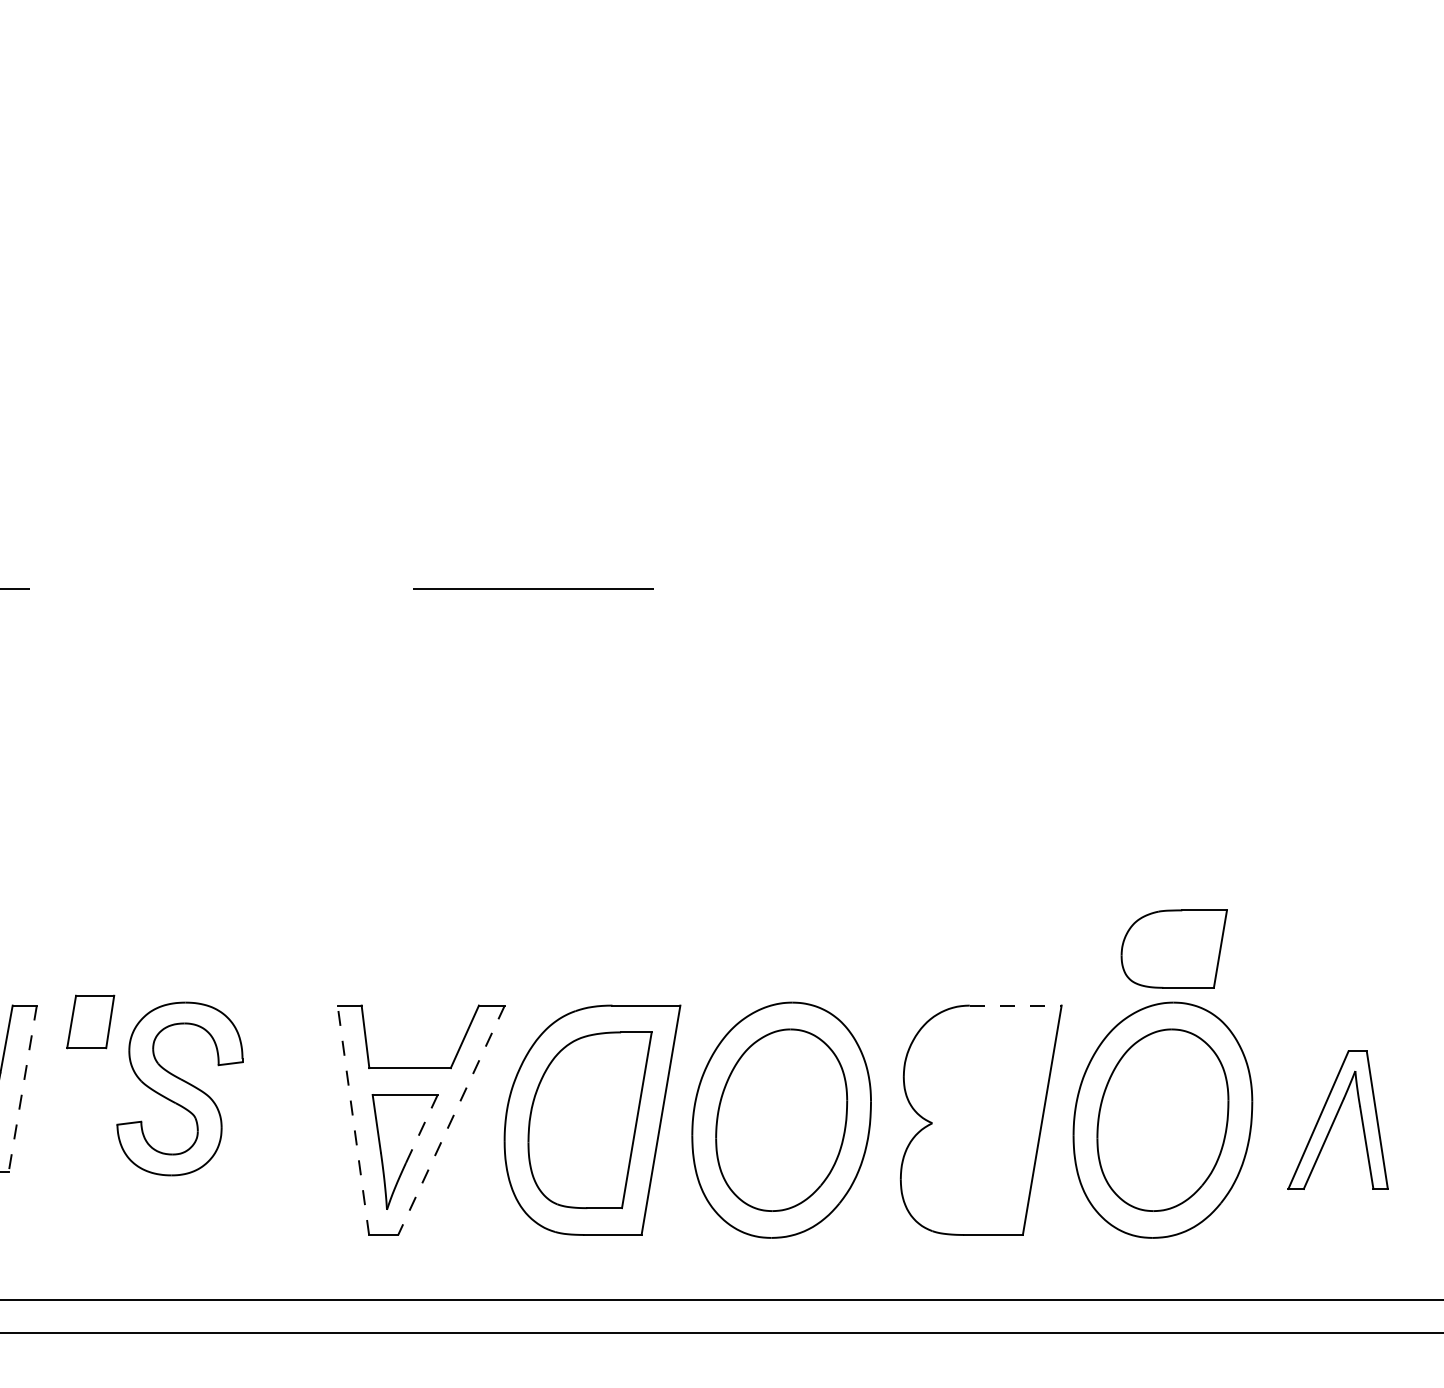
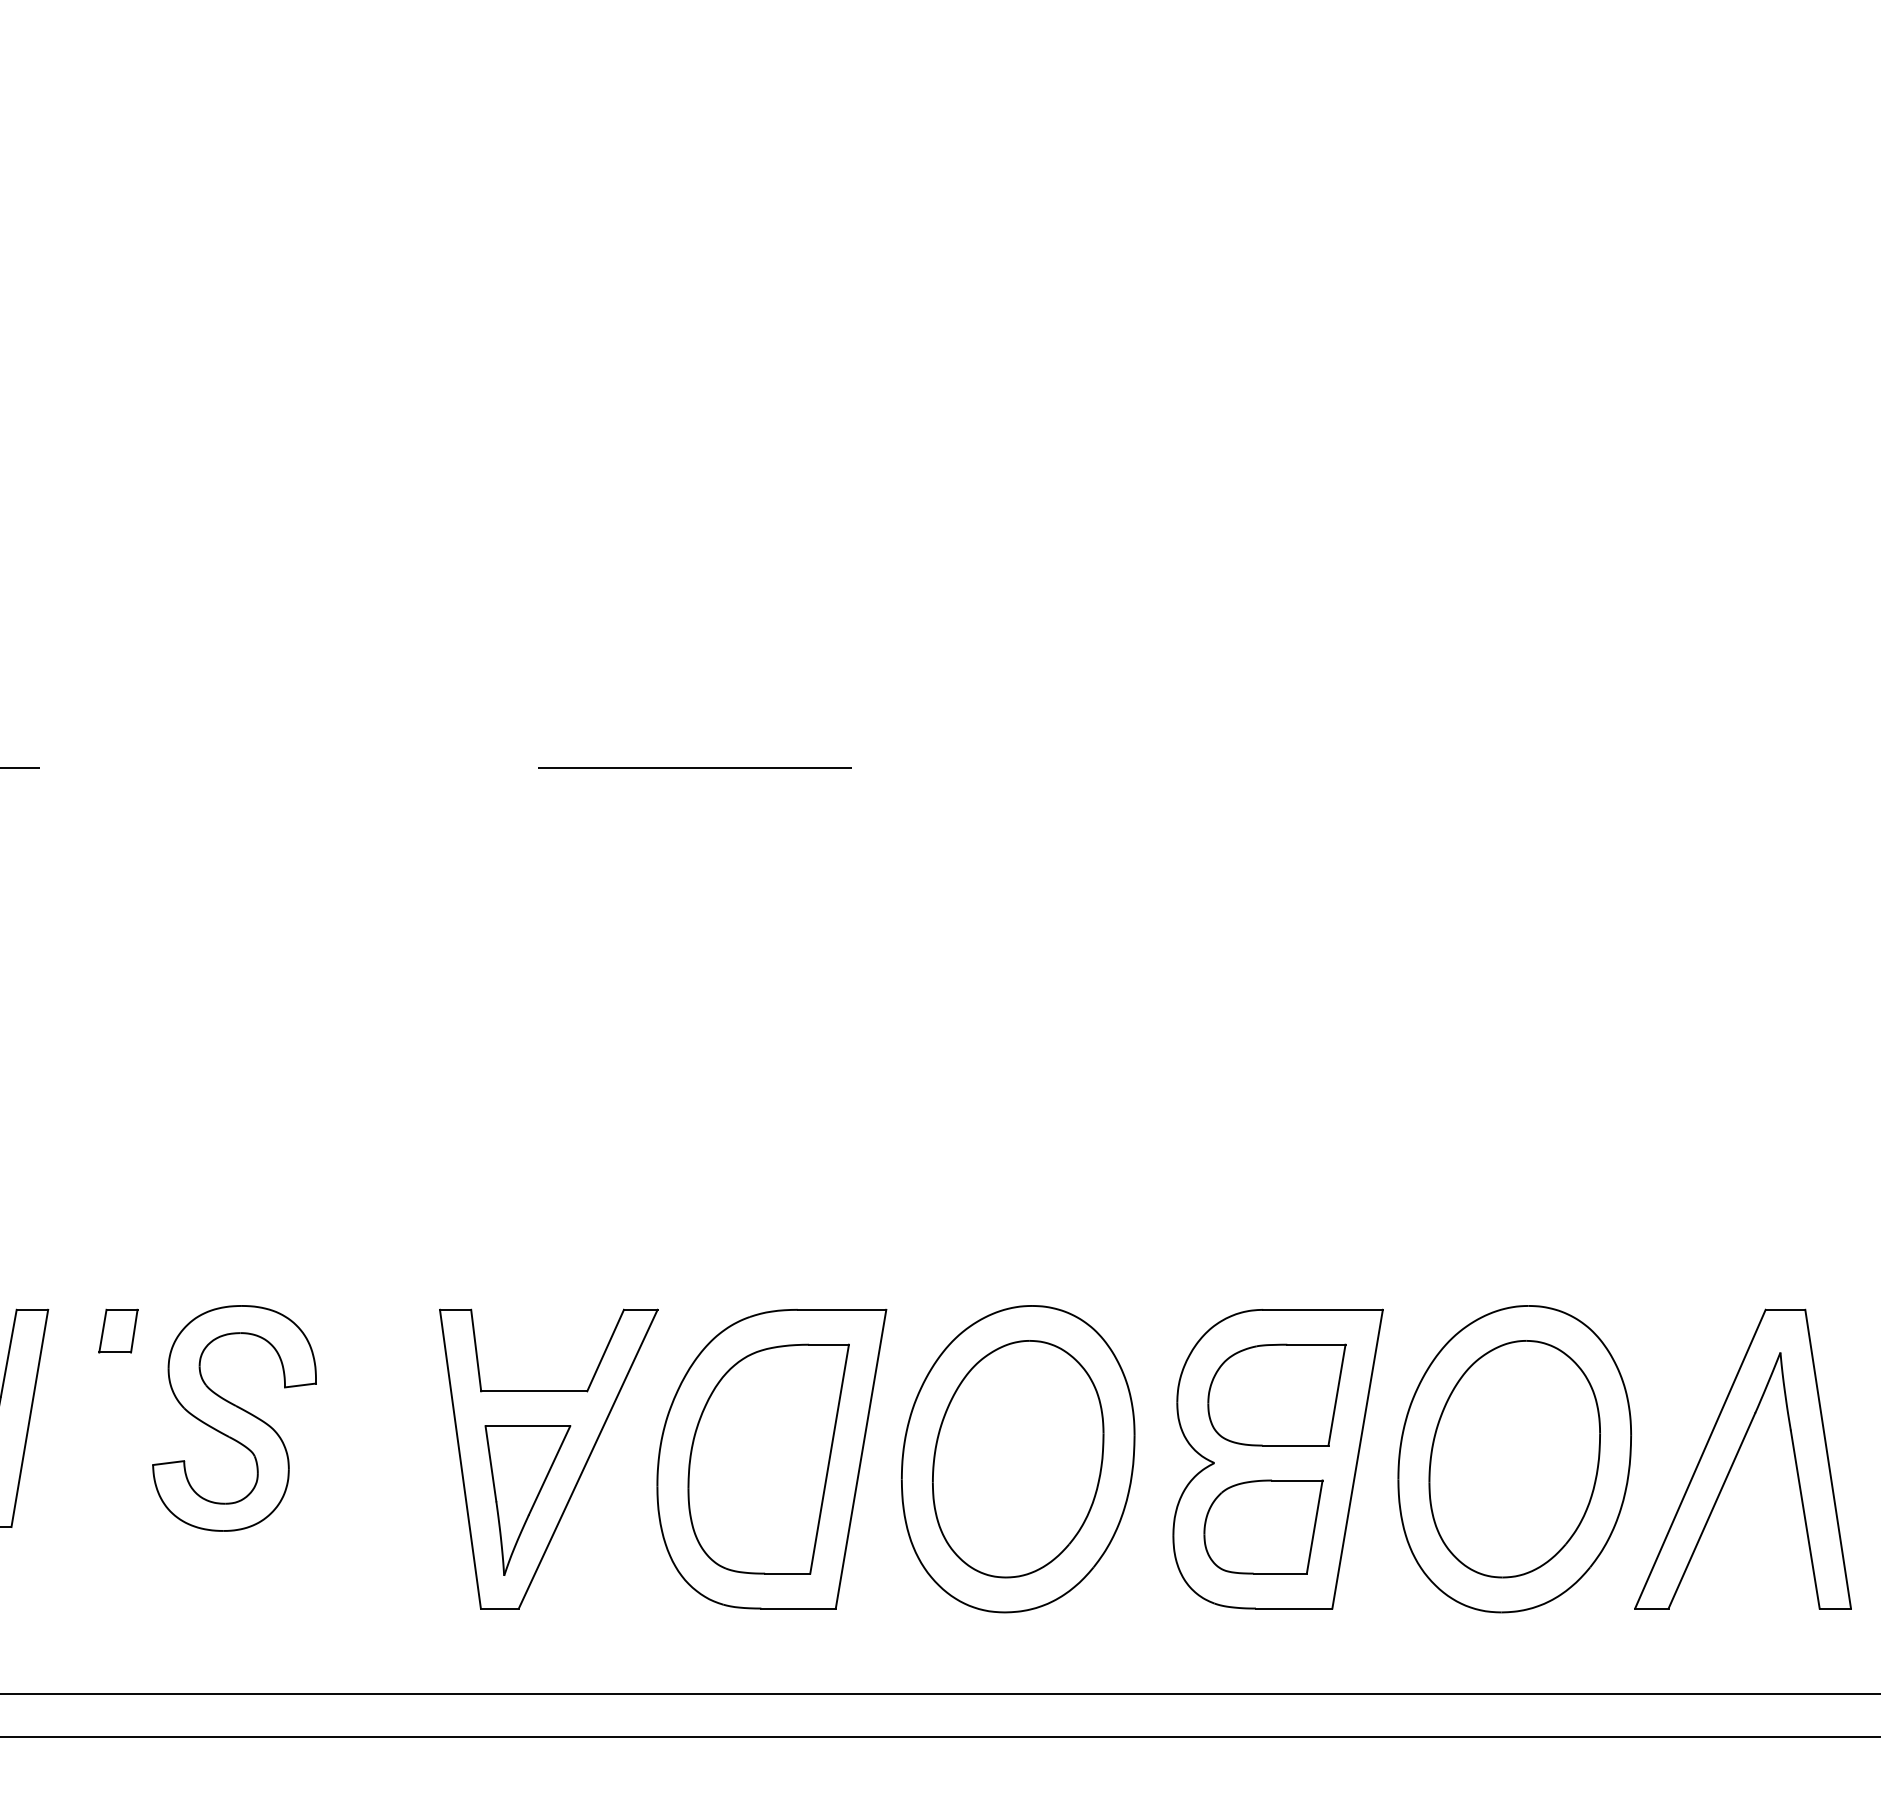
part: (1173, 948) -> (1275, 1394), moved
line: (1015, 1005) -> (1322, 1309), dashed -> solid
part: (90, 1021) -> (118, 1330), size x0.62
line: (22, 1089) -> (29, 1419), dashed -> solid
part: (1337, 1119) -> (1742, 1458), size x1.67
line: (353, 1120) -> (460, 1459), dashed -> solid
line: (451, 1120) -> (588, 1459), dashed -> solid
line: (421, 1128) -> (549, 1469), dashed -> solid
part: (969, 1172) -> (1262, 1527), added

